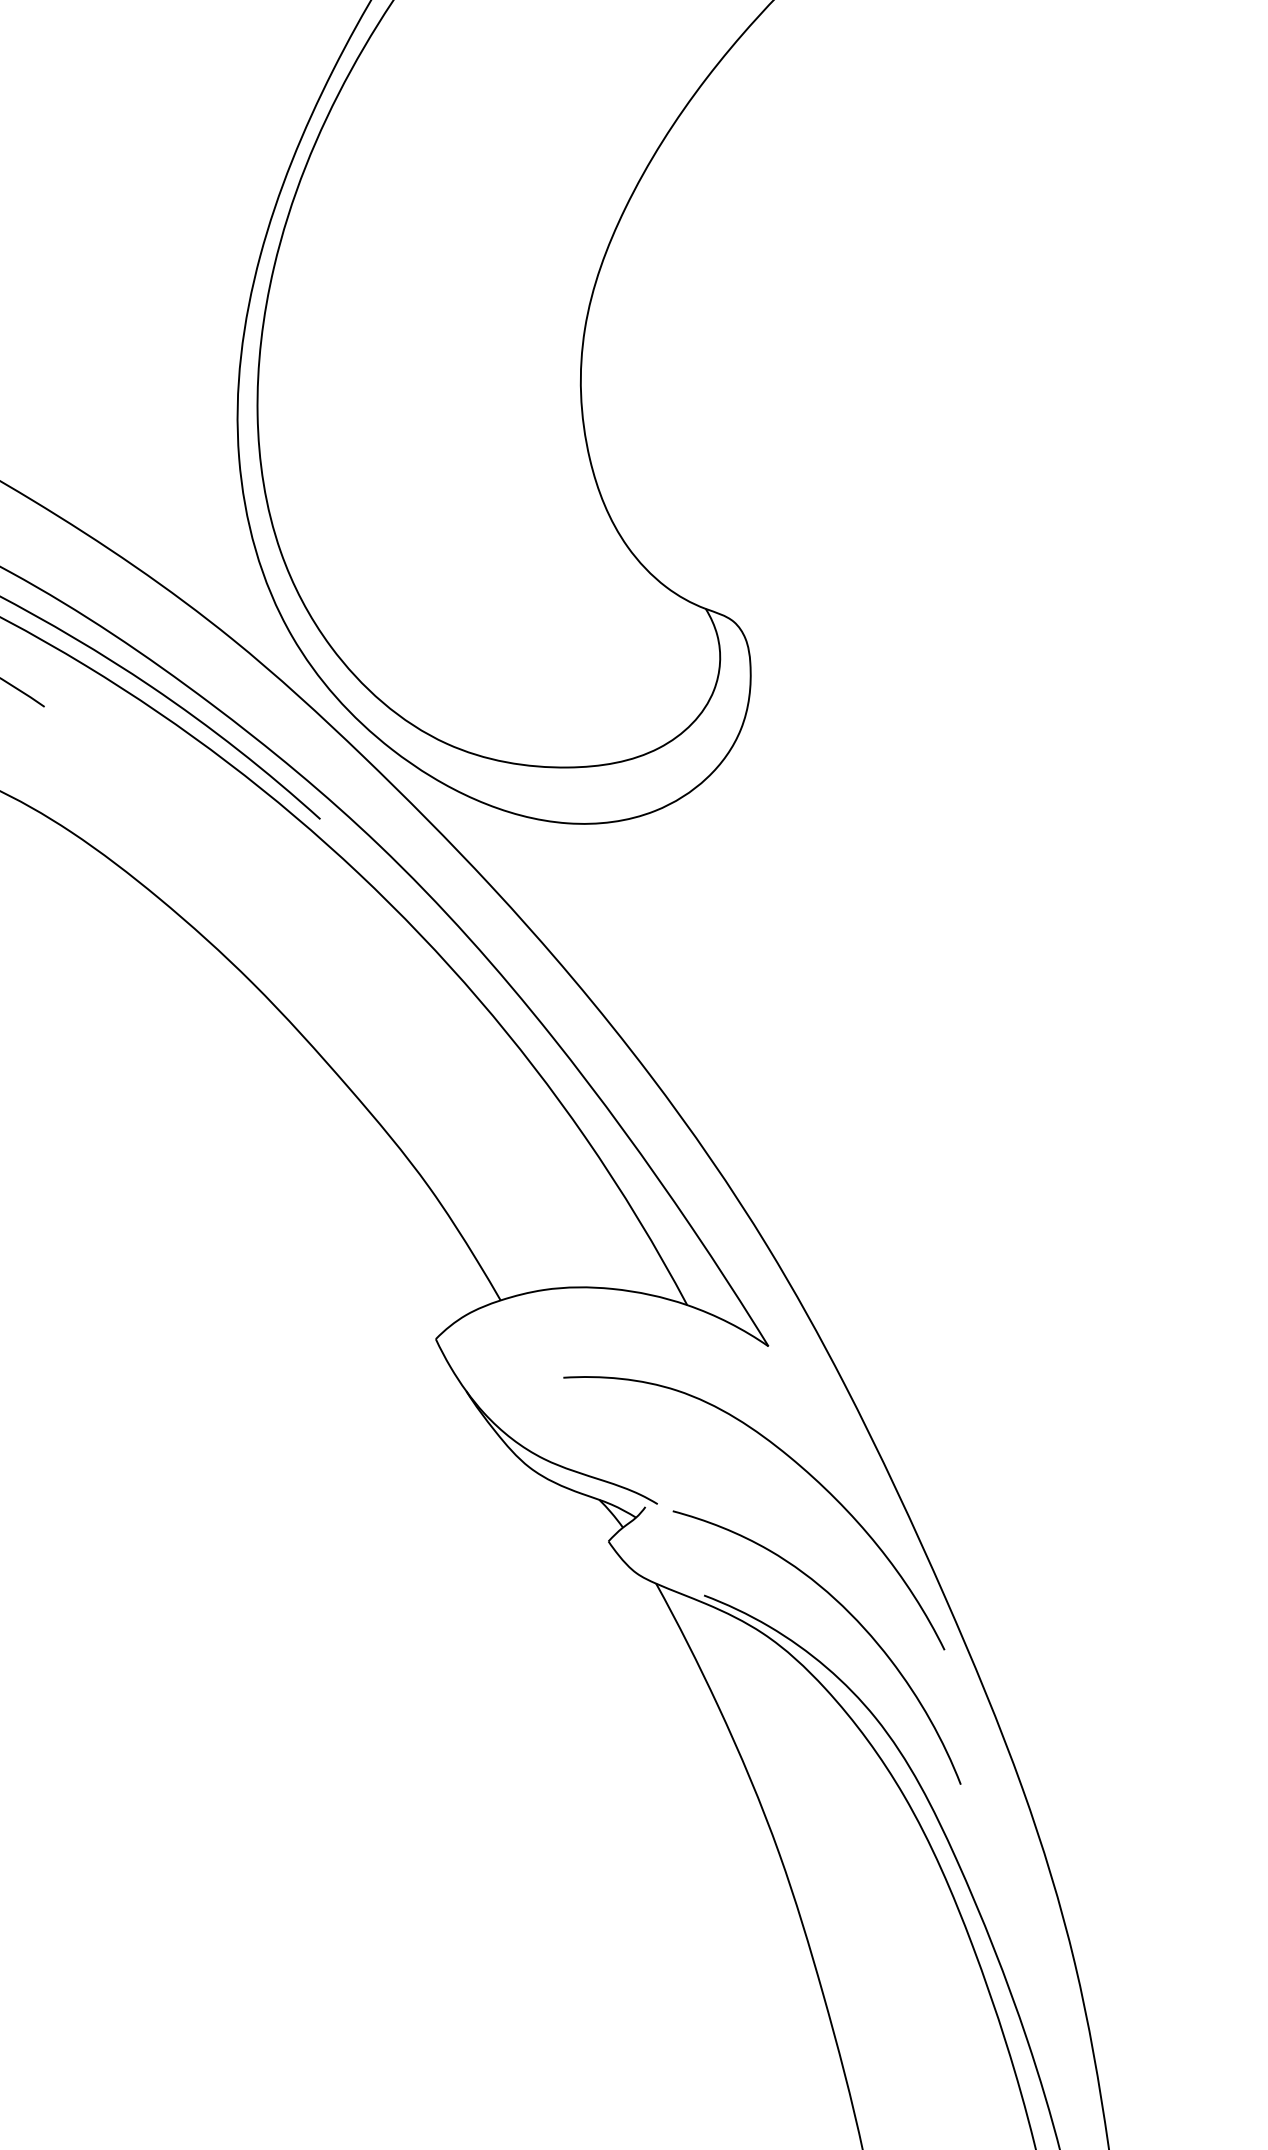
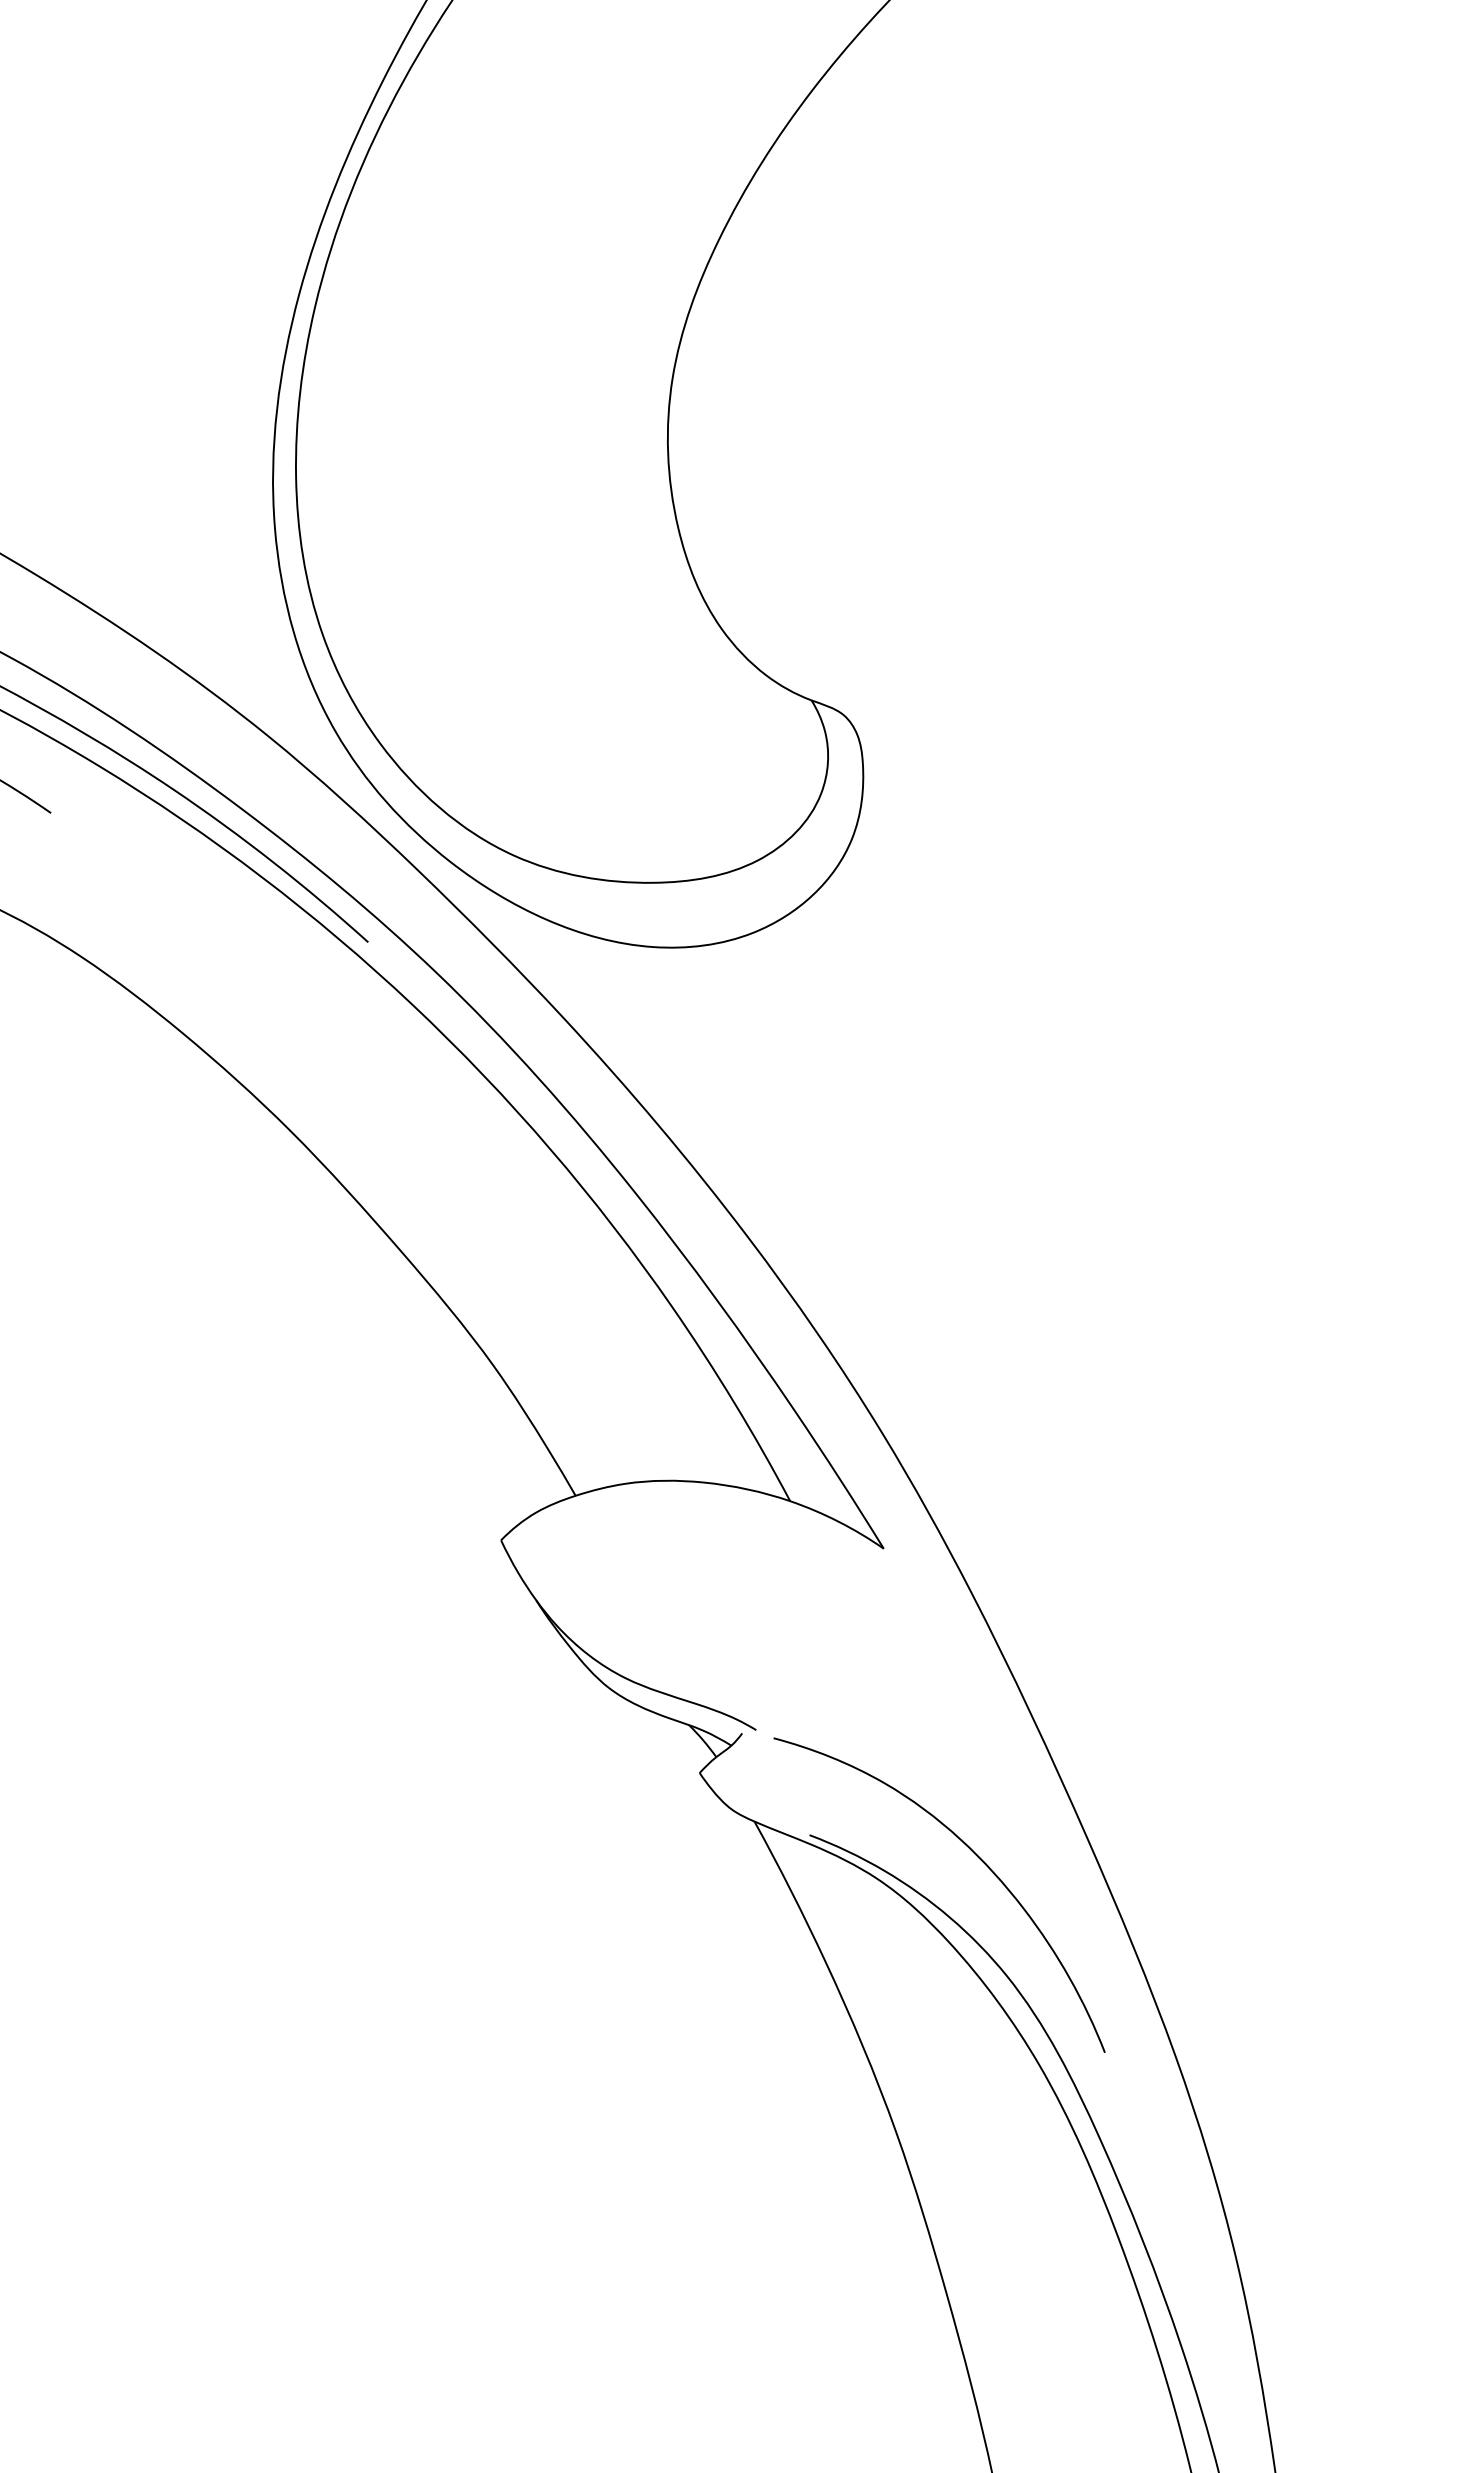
curve: (797, 1465) -> (917, 1685), removed

